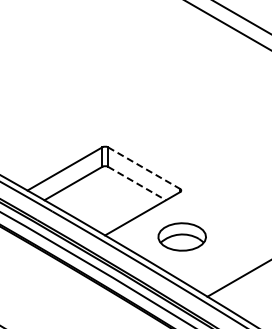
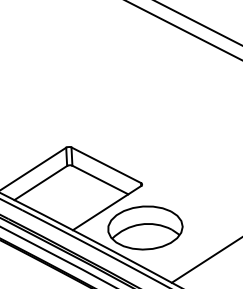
line: (144, 168) -> (106, 165), dashed -> solid
line: (137, 183) -> (100, 179), dashed -> solid
part: (181, 236) -> (144, 227), size x1.67

